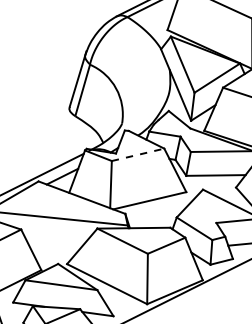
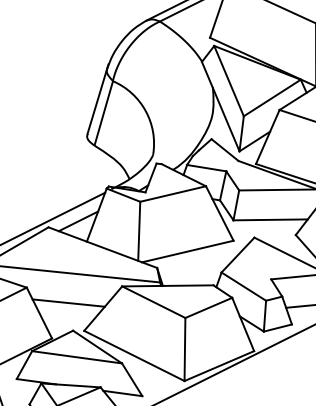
line: (138, 154) -> (173, 193), dashed -> solid
line: (54, 241) -> (68, 302), added

